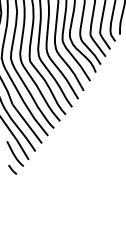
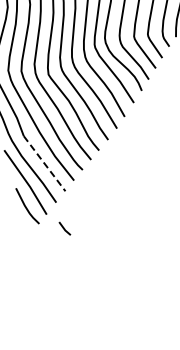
line: (27, 123) -> (44, 163), solid -> dashed
line: (12, 169) -> (64, 228), moved

